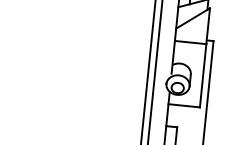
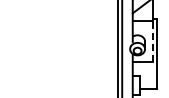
line: (202, 75) -> (152, 41), solid -> dashed

